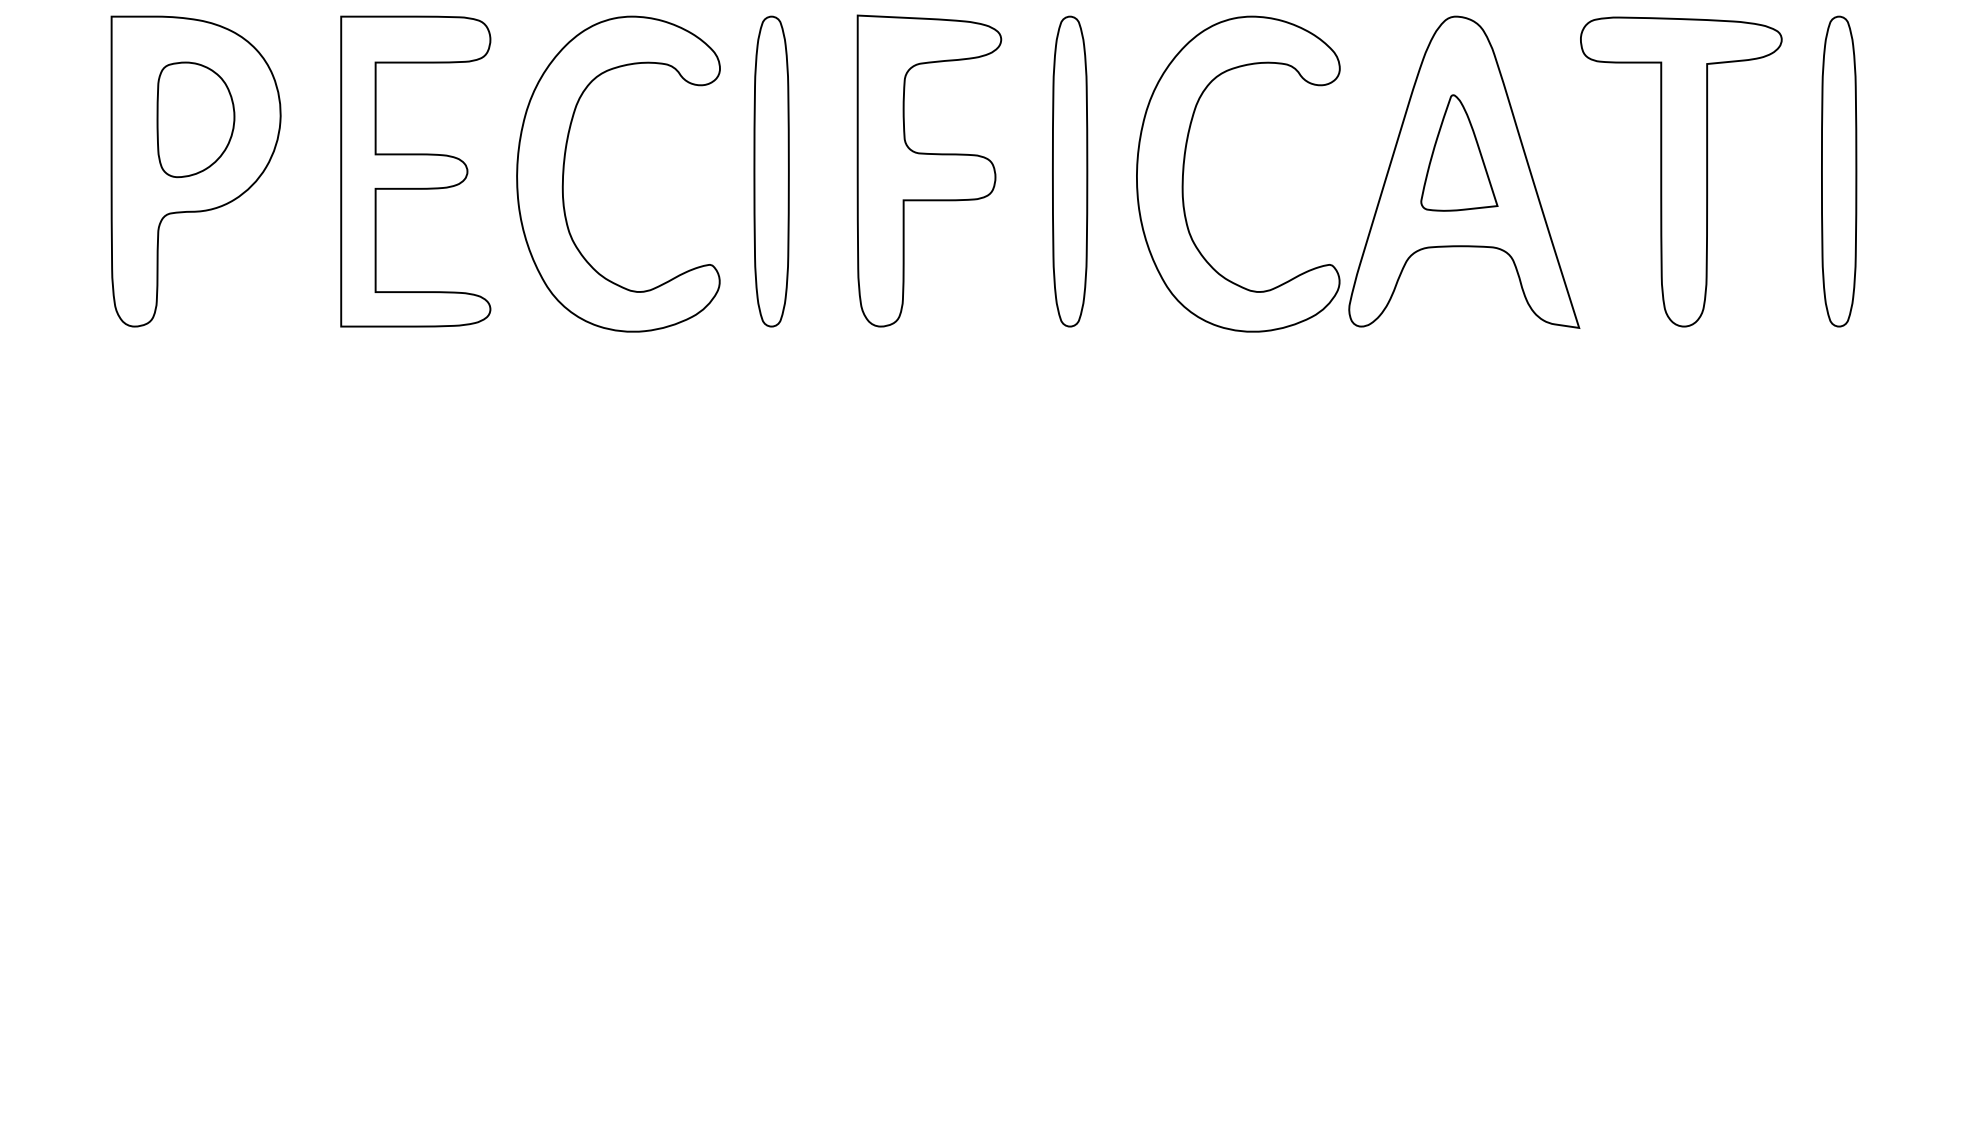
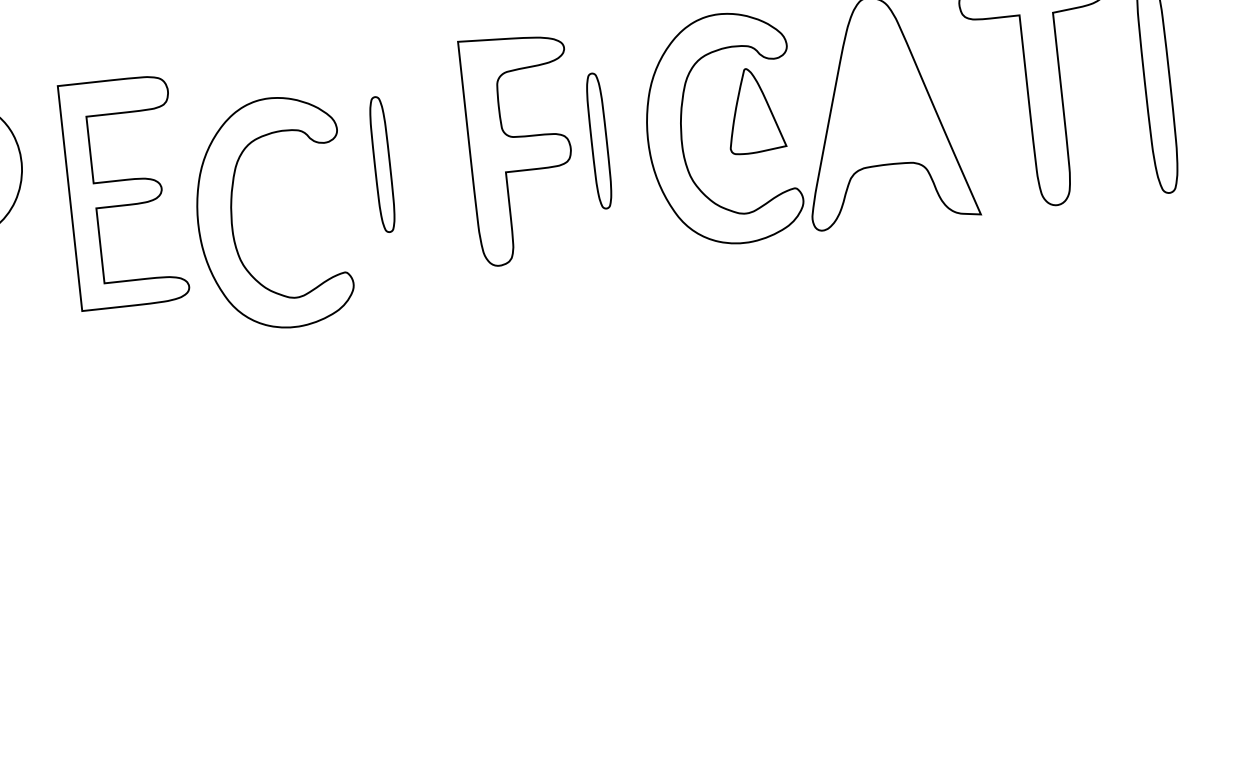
part: (1459, 152) -> (754, 110), moved
part: (929, 170) -> (522, 148), moved
part: (771, 171) -> (382, 164), size x0.6
part: (1070, 171) -> (599, 141), size x0.6
part: (564, 173) -> (232, 217), moved

